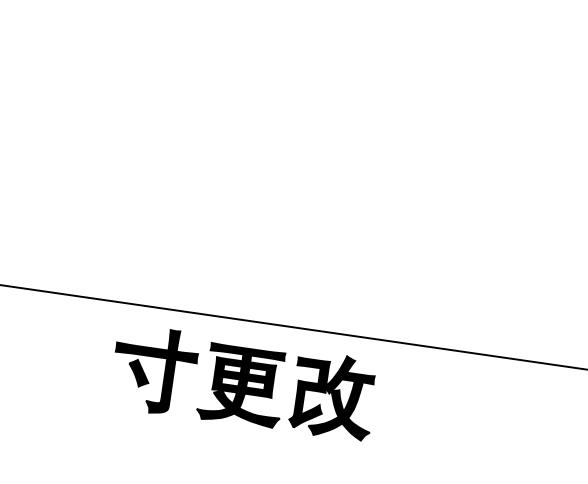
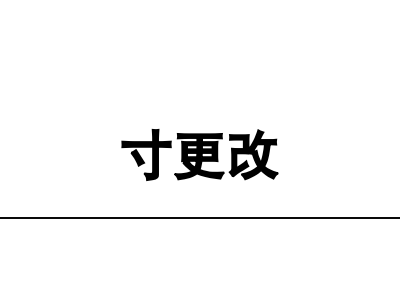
part: (243, 382) -> (199, 154), moved

